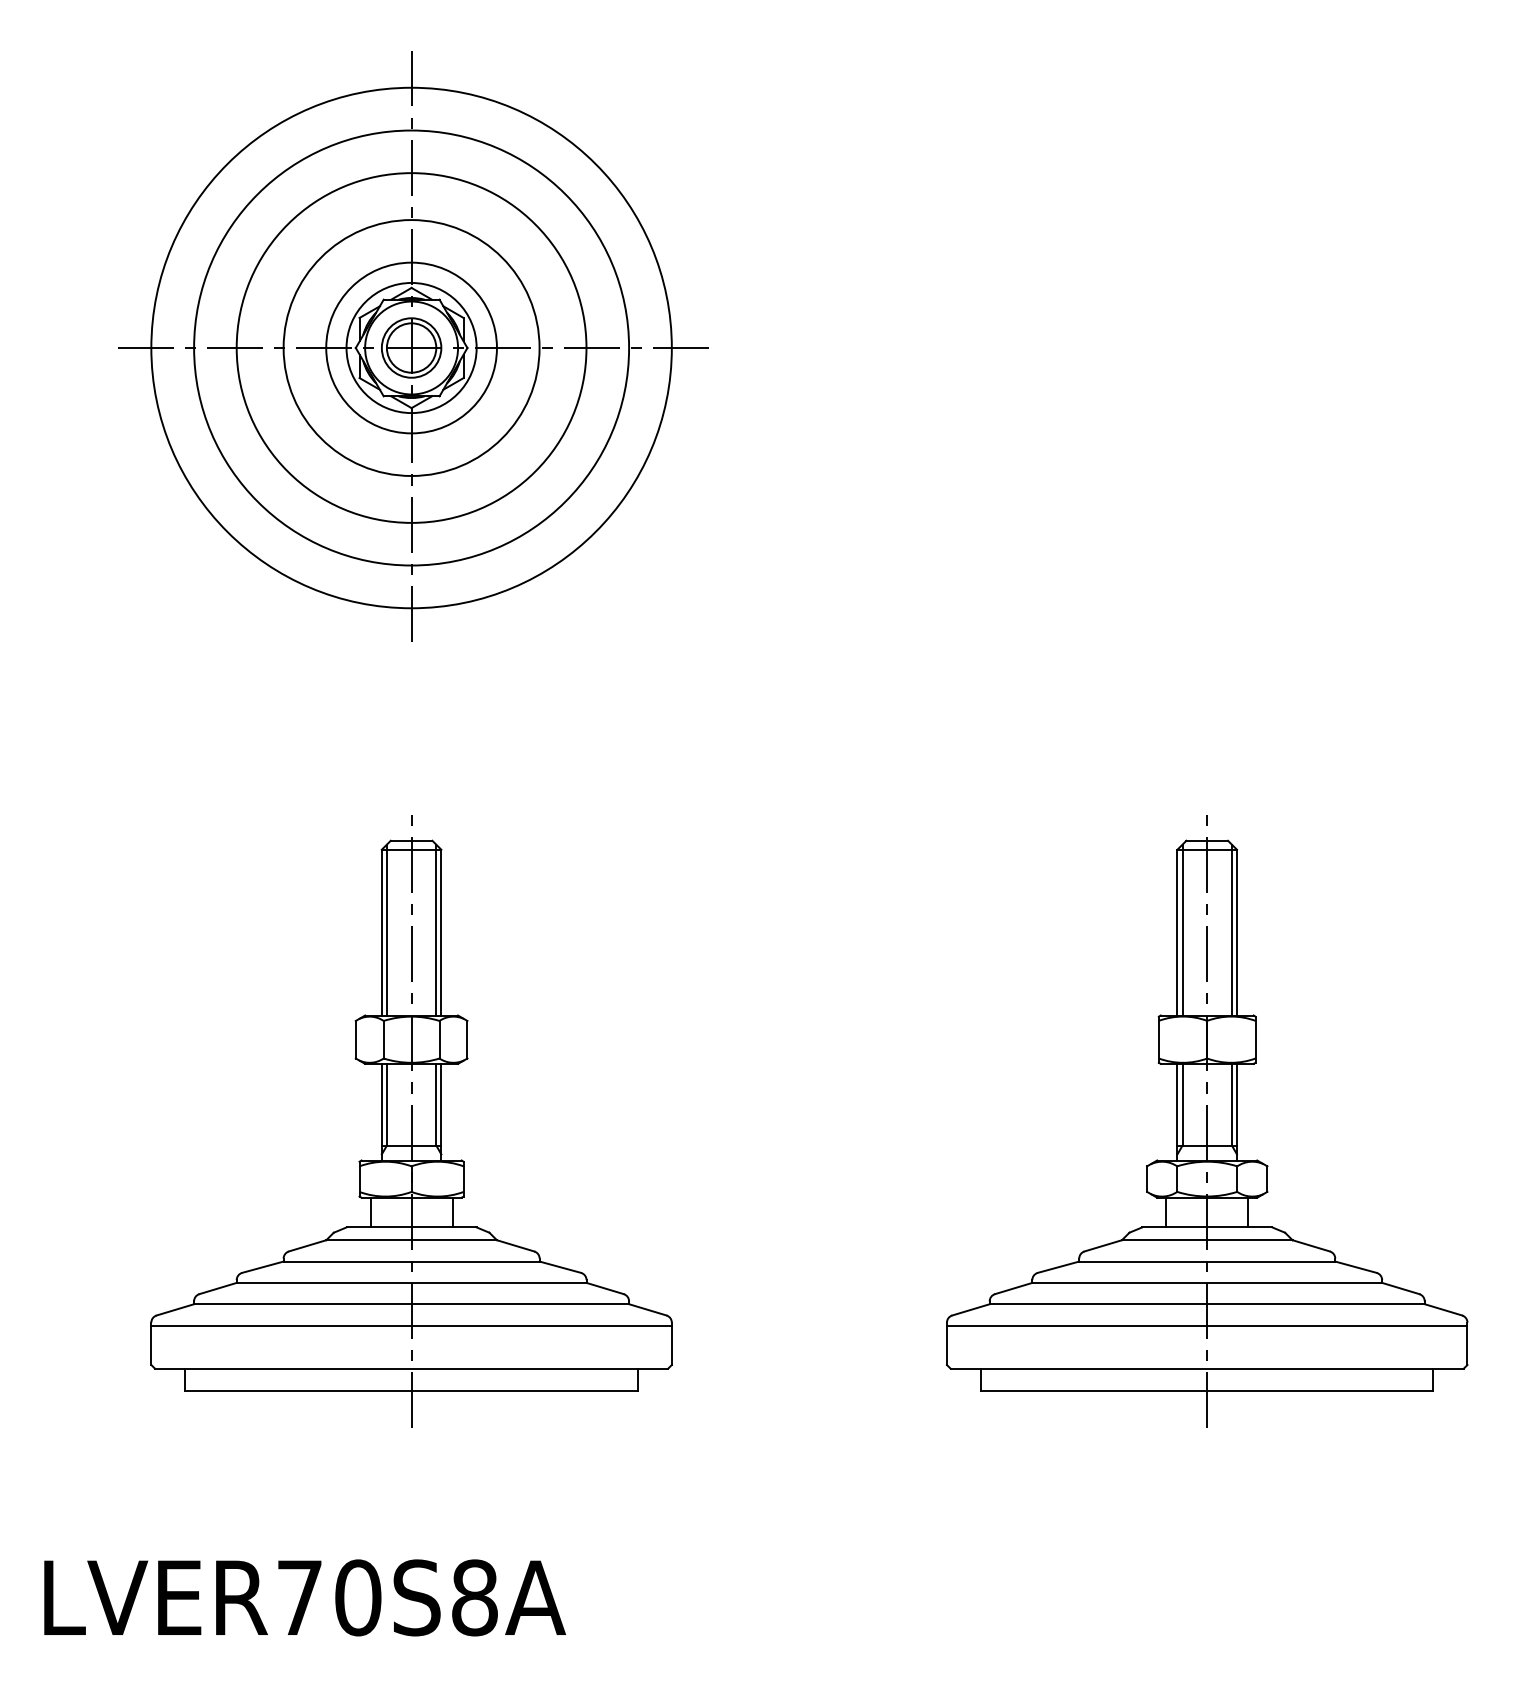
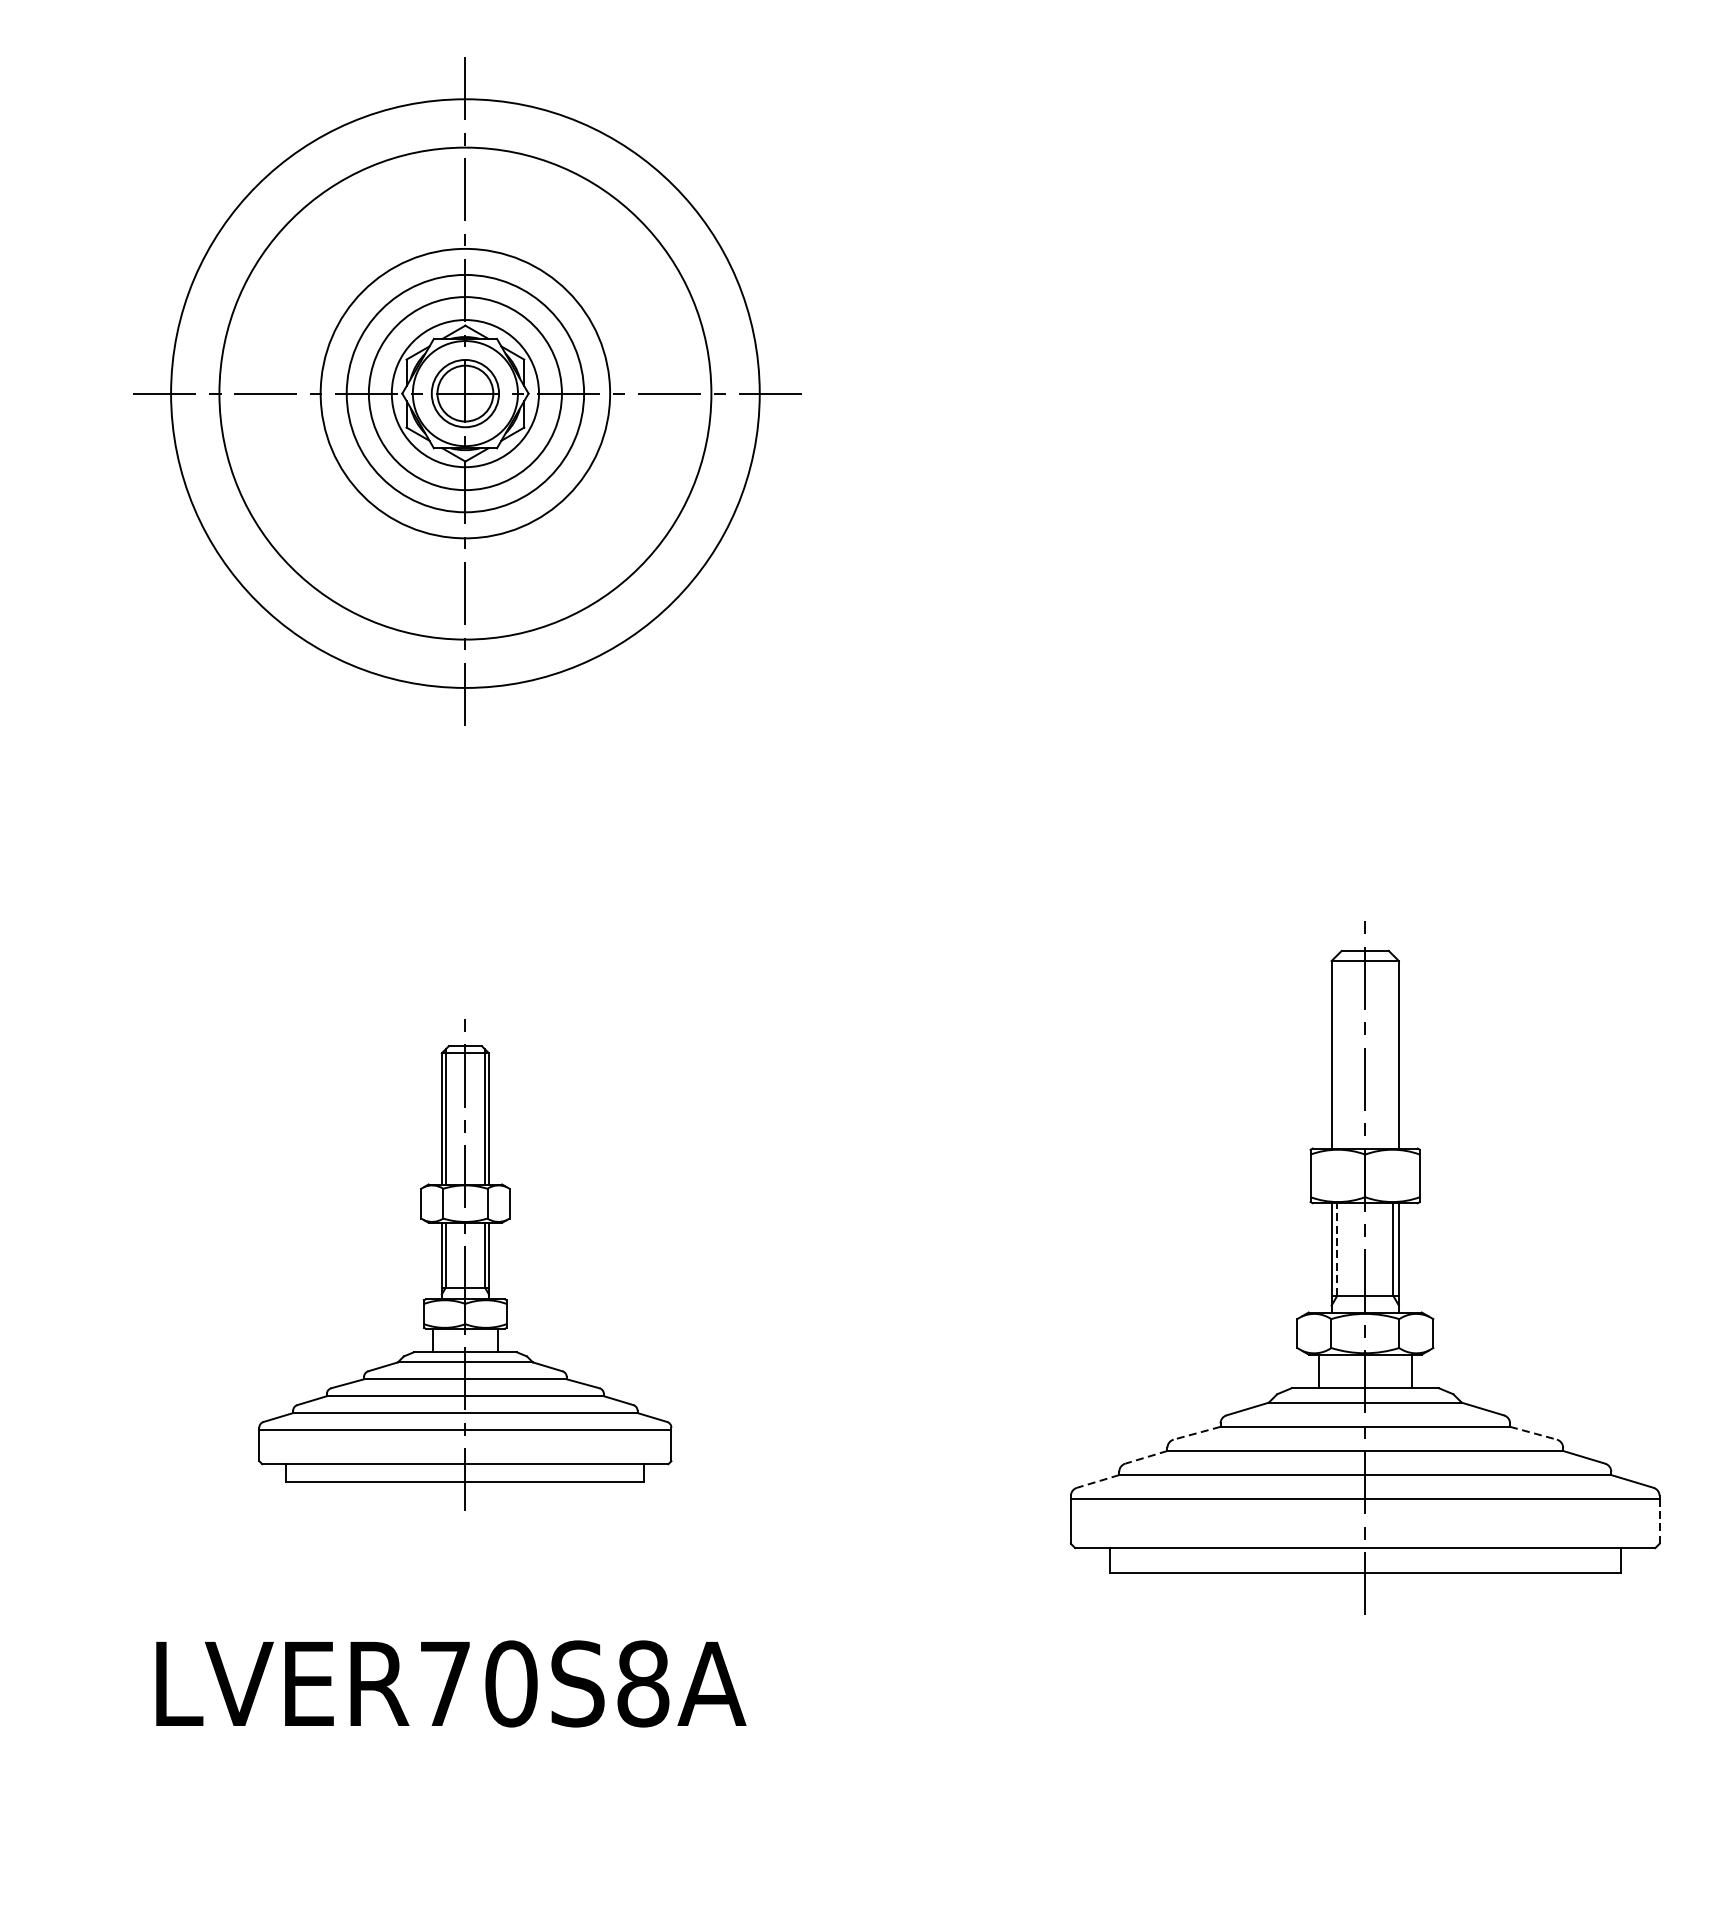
circle: (411, 347) -> (465, 393), size x0.6
line: (1182, 929) -> (1337, 1051), removed
line: (1231, 929) -> (1392, 1051), removed
line: (1182, 1104) -> (1337, 1249), solid -> dashed
part: (411, 1121) -> (465, 1268), size x0.7
line: (1058, 1267) -> (1197, 1433), solid -> dashed
line: (1356, 1267) -> (1534, 1433), solid -> dashed
line: (1013, 1288) -> (1146, 1457), solid -> dashed
line: (970, 1310) -> (1097, 1482), solid -> dashed
line: (1467, 1345) -> (1659, 1521), solid -> dashed
text: (304, 1597) -> (450, 1683), moved

